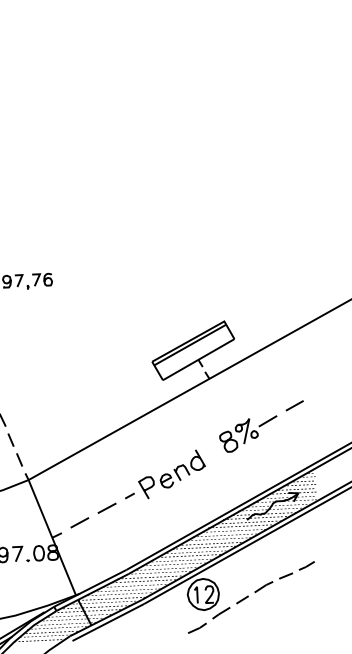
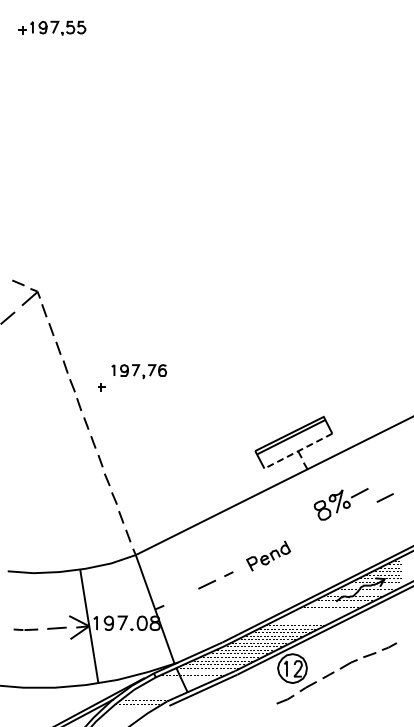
line: (197, 360) -> (297, 451), solid -> dashed
part: (248, 434) -> (341, 504), moved
part: (171, 473) -> (268, 555), size x0.7
line: (80, 522) -> (181, 596), removed

